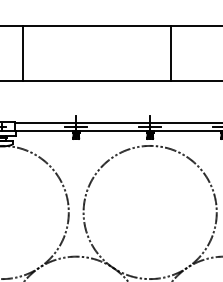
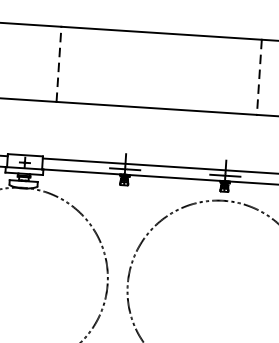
line: (22, 53) -> (58, 64), solid -> dashed
line: (170, 53) -> (259, 77), solid -> dashed

